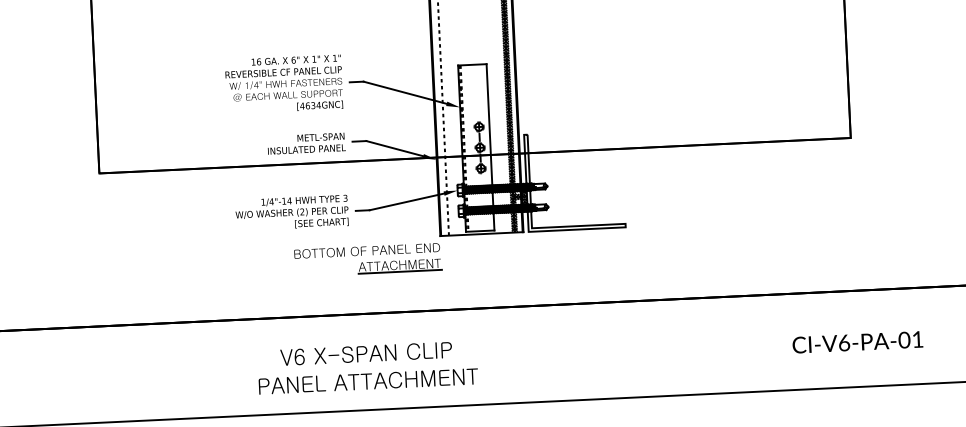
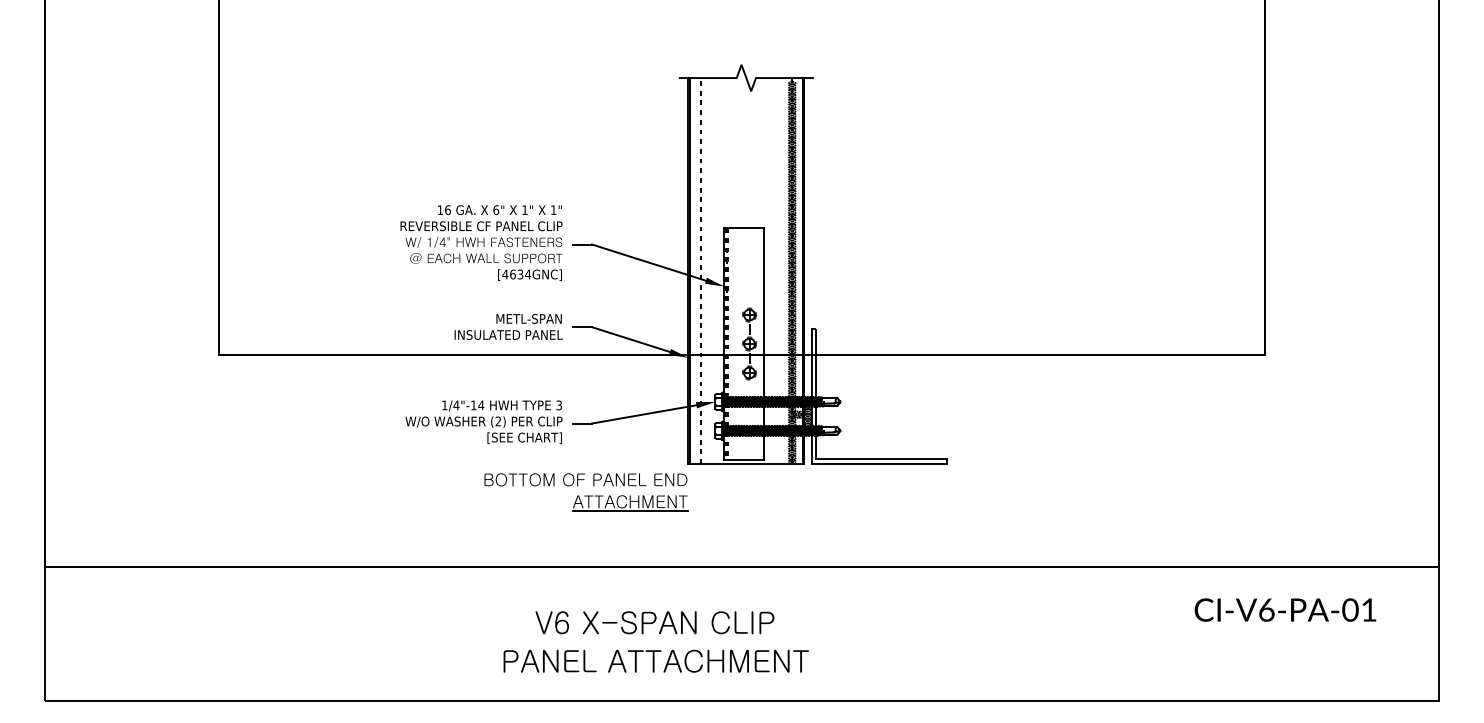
text: (857, 341) -> (1285, 609), moved
text: (367, 367) -> (655, 641), moved

